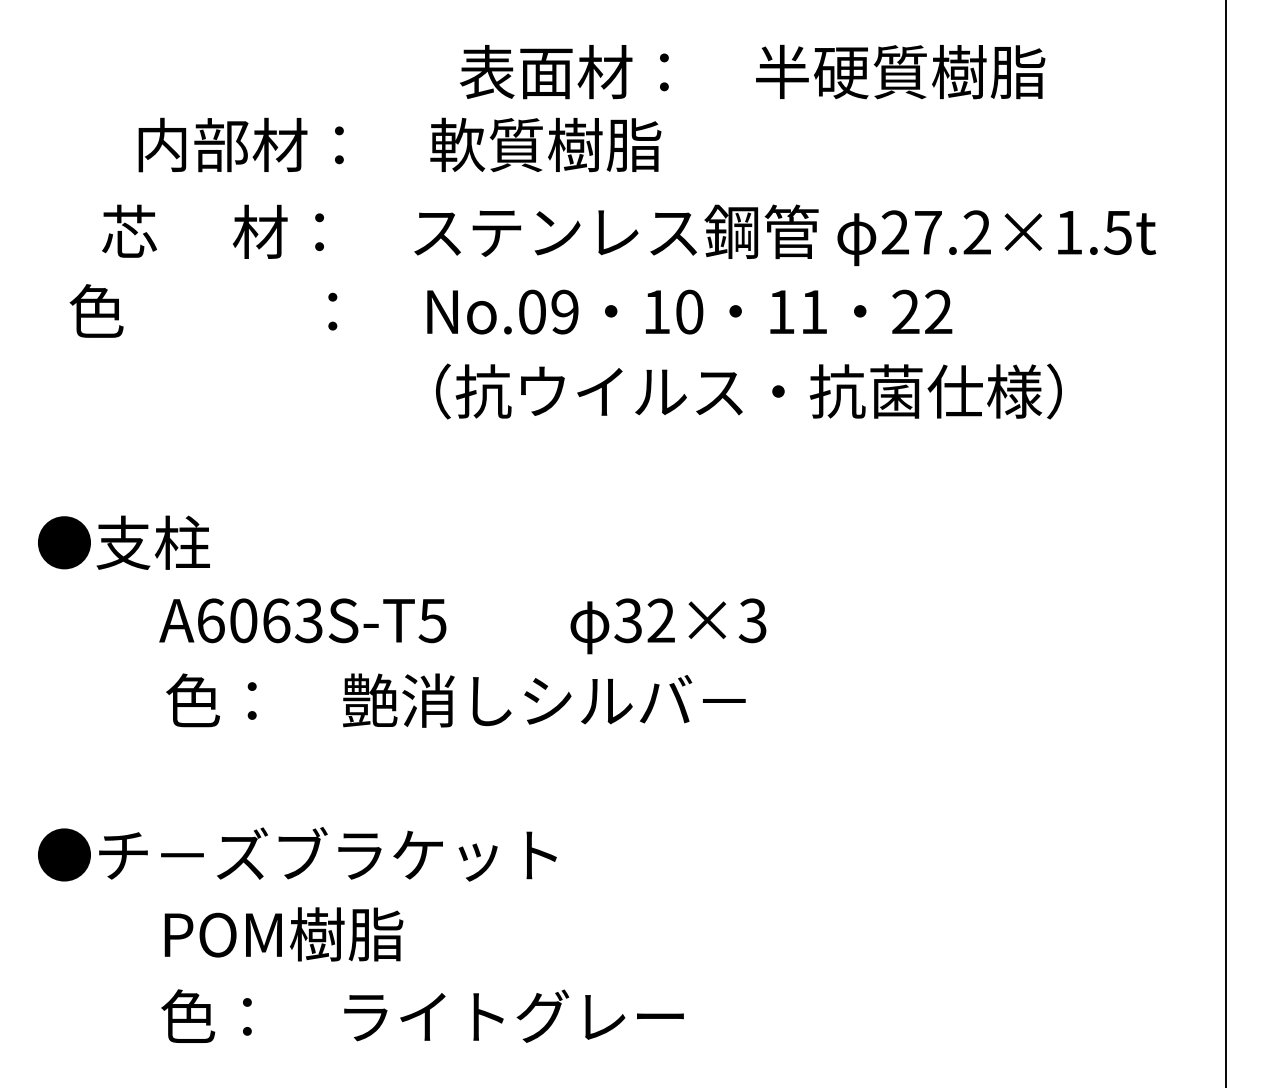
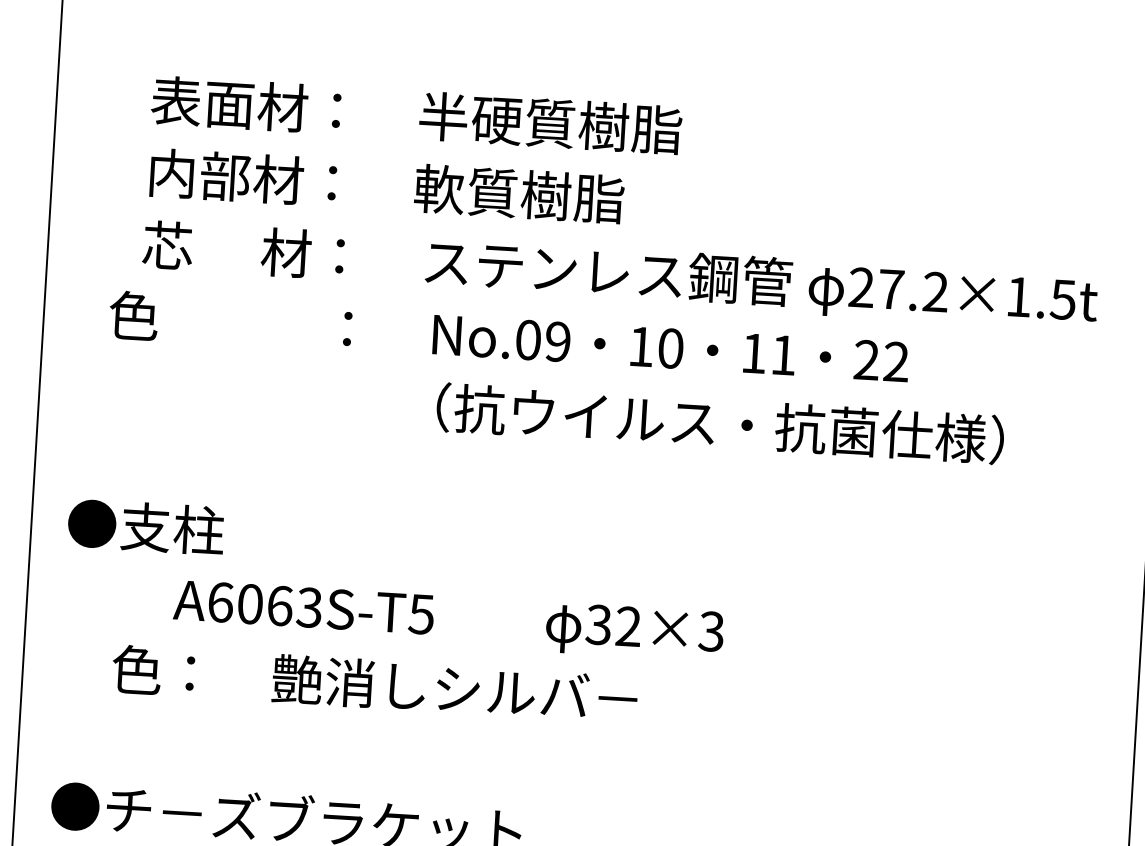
text: (752, 71) -> (416, 114), moved
text: (399, 144) -> (386, 185), moved
text: (455, 700) -> (374, 684), moved

